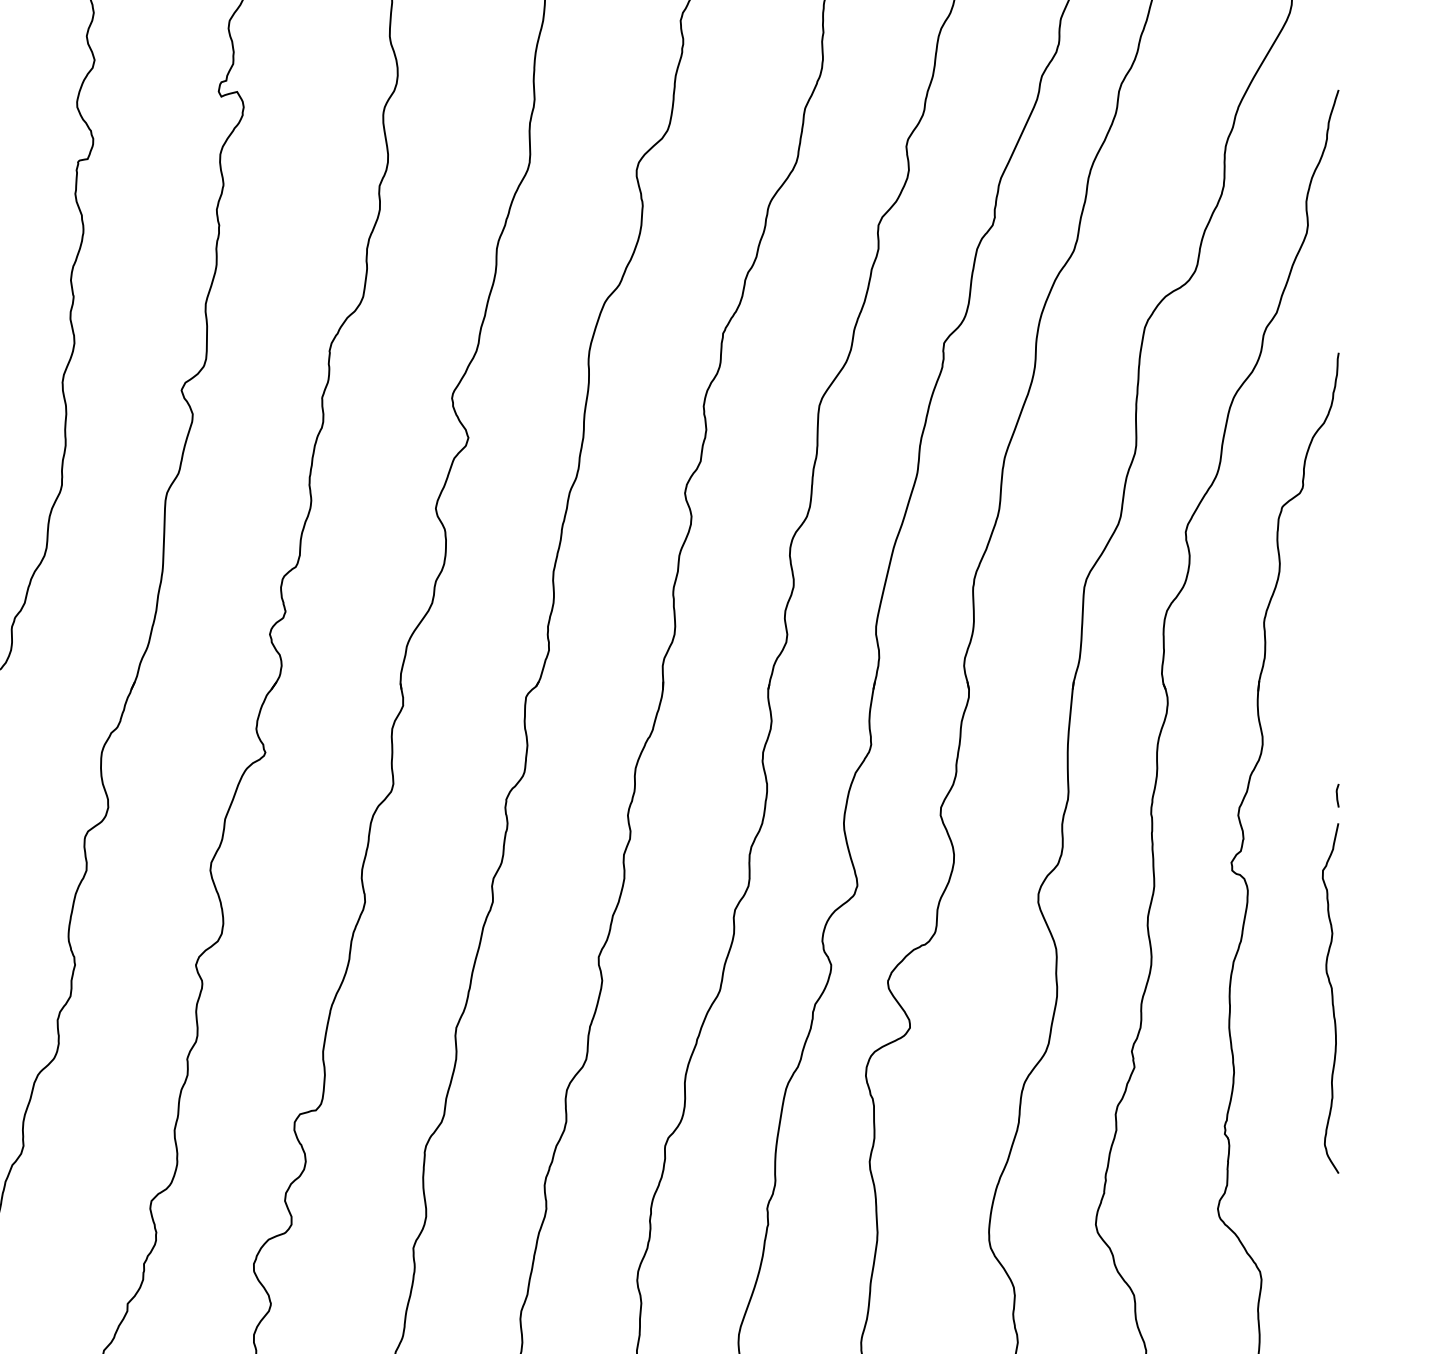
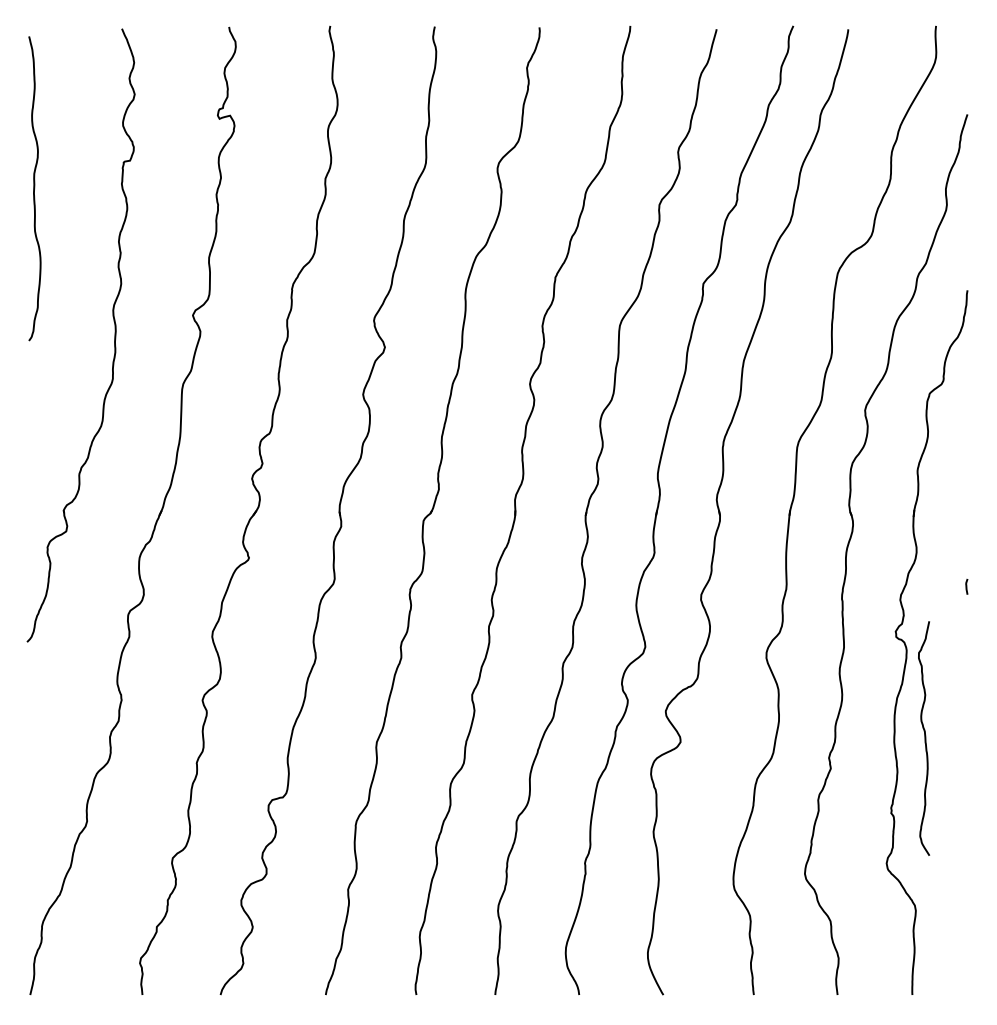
curve: (1331, 998) -> (924, 738), moved

